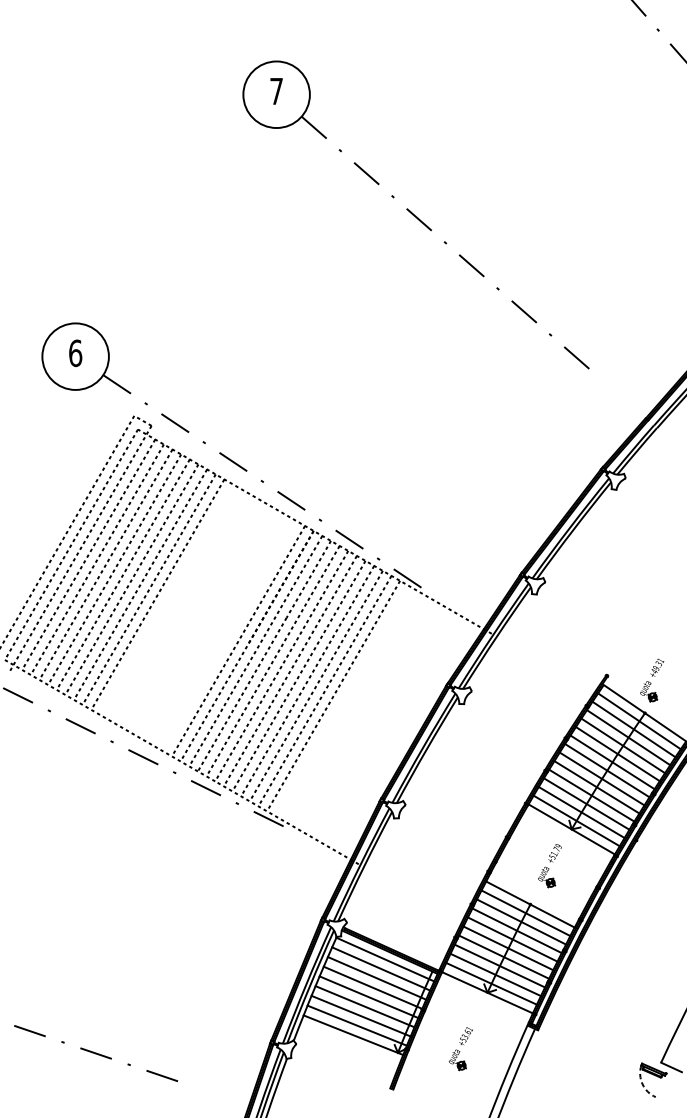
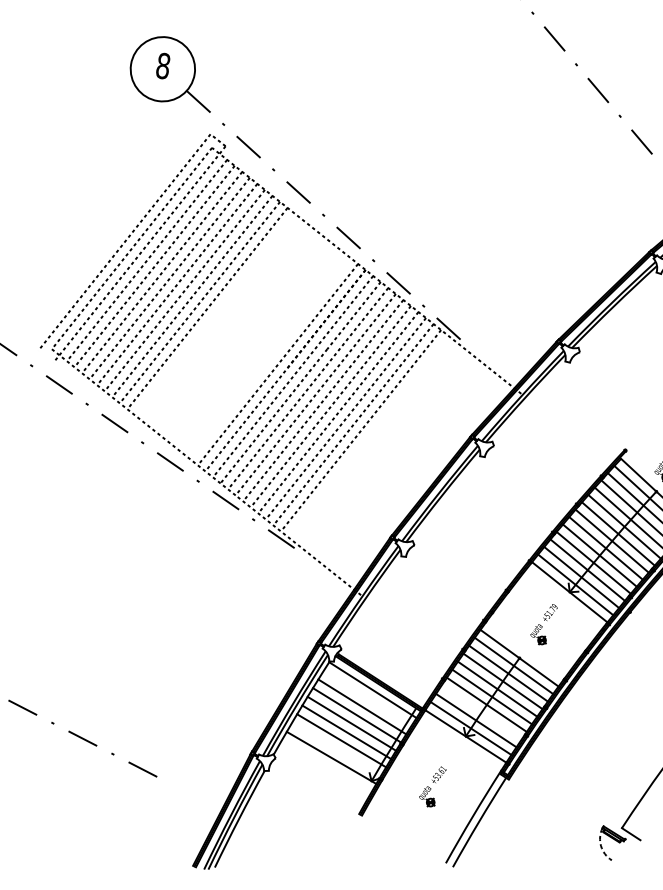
text: (75, 352) -> (163, 65), 6 -> 8
line: (499, 965) -> (481, 712), removed
line: (381, 968) -> (367, 698), removed
line: (356, 1025) -> (335, 749), removed

